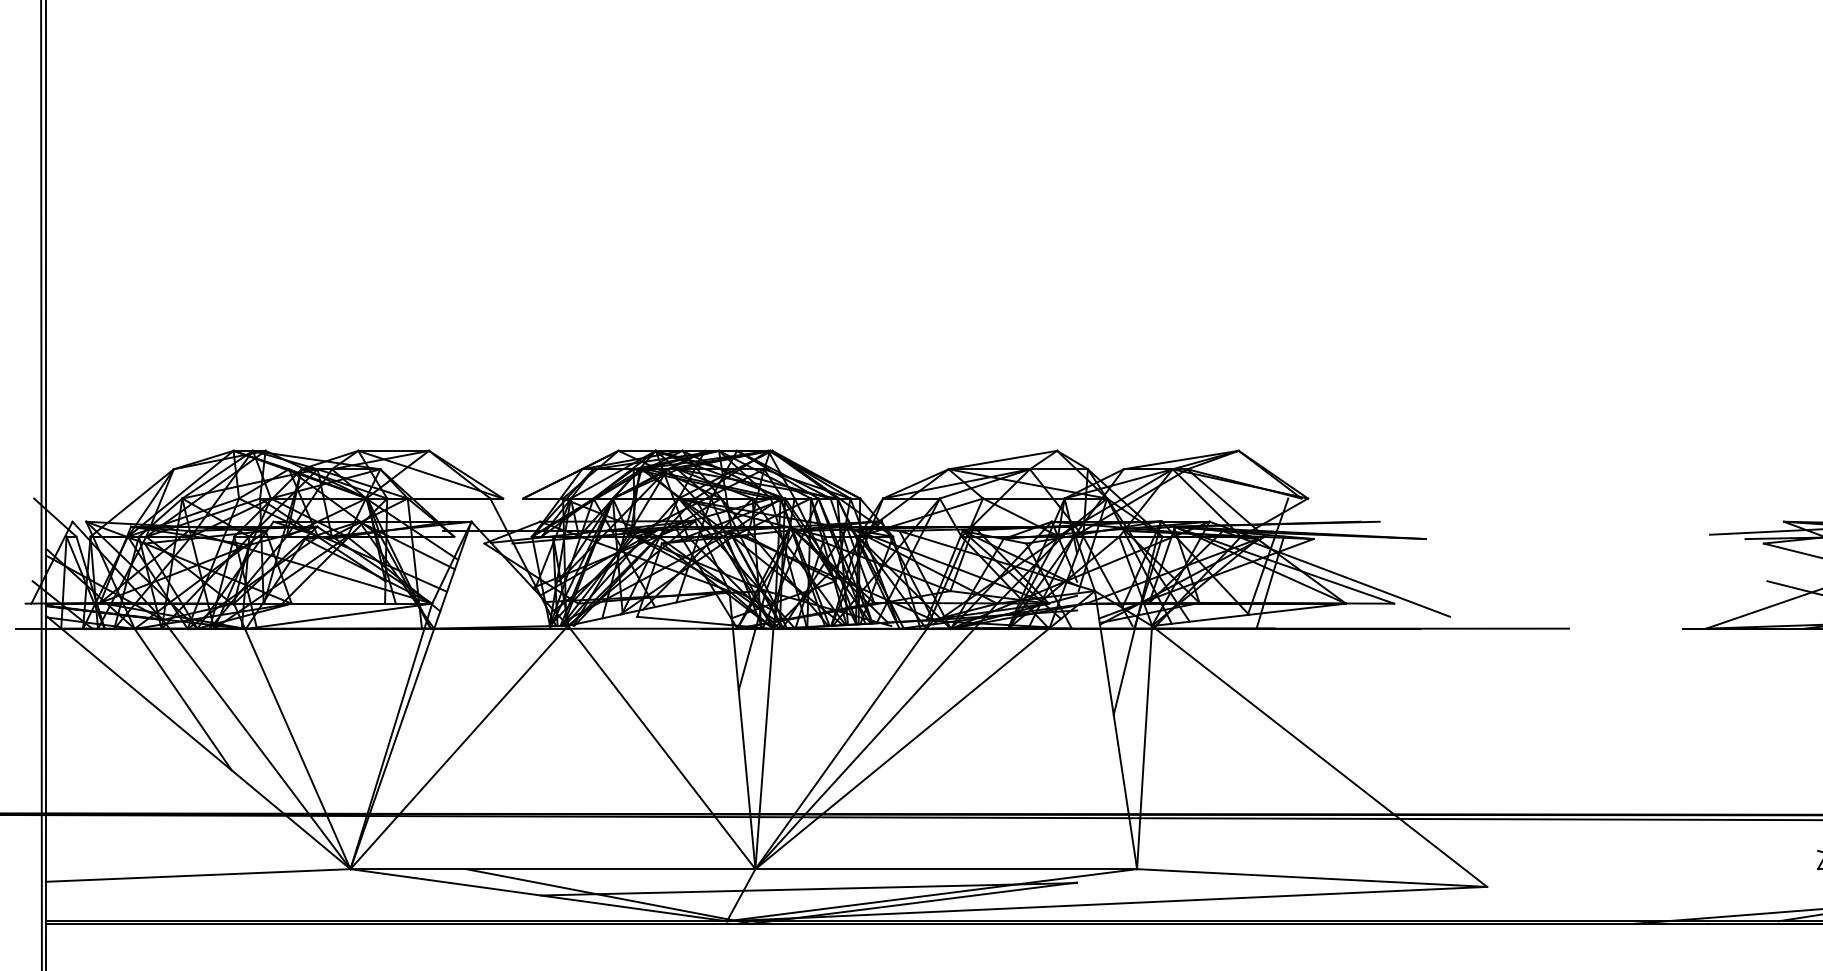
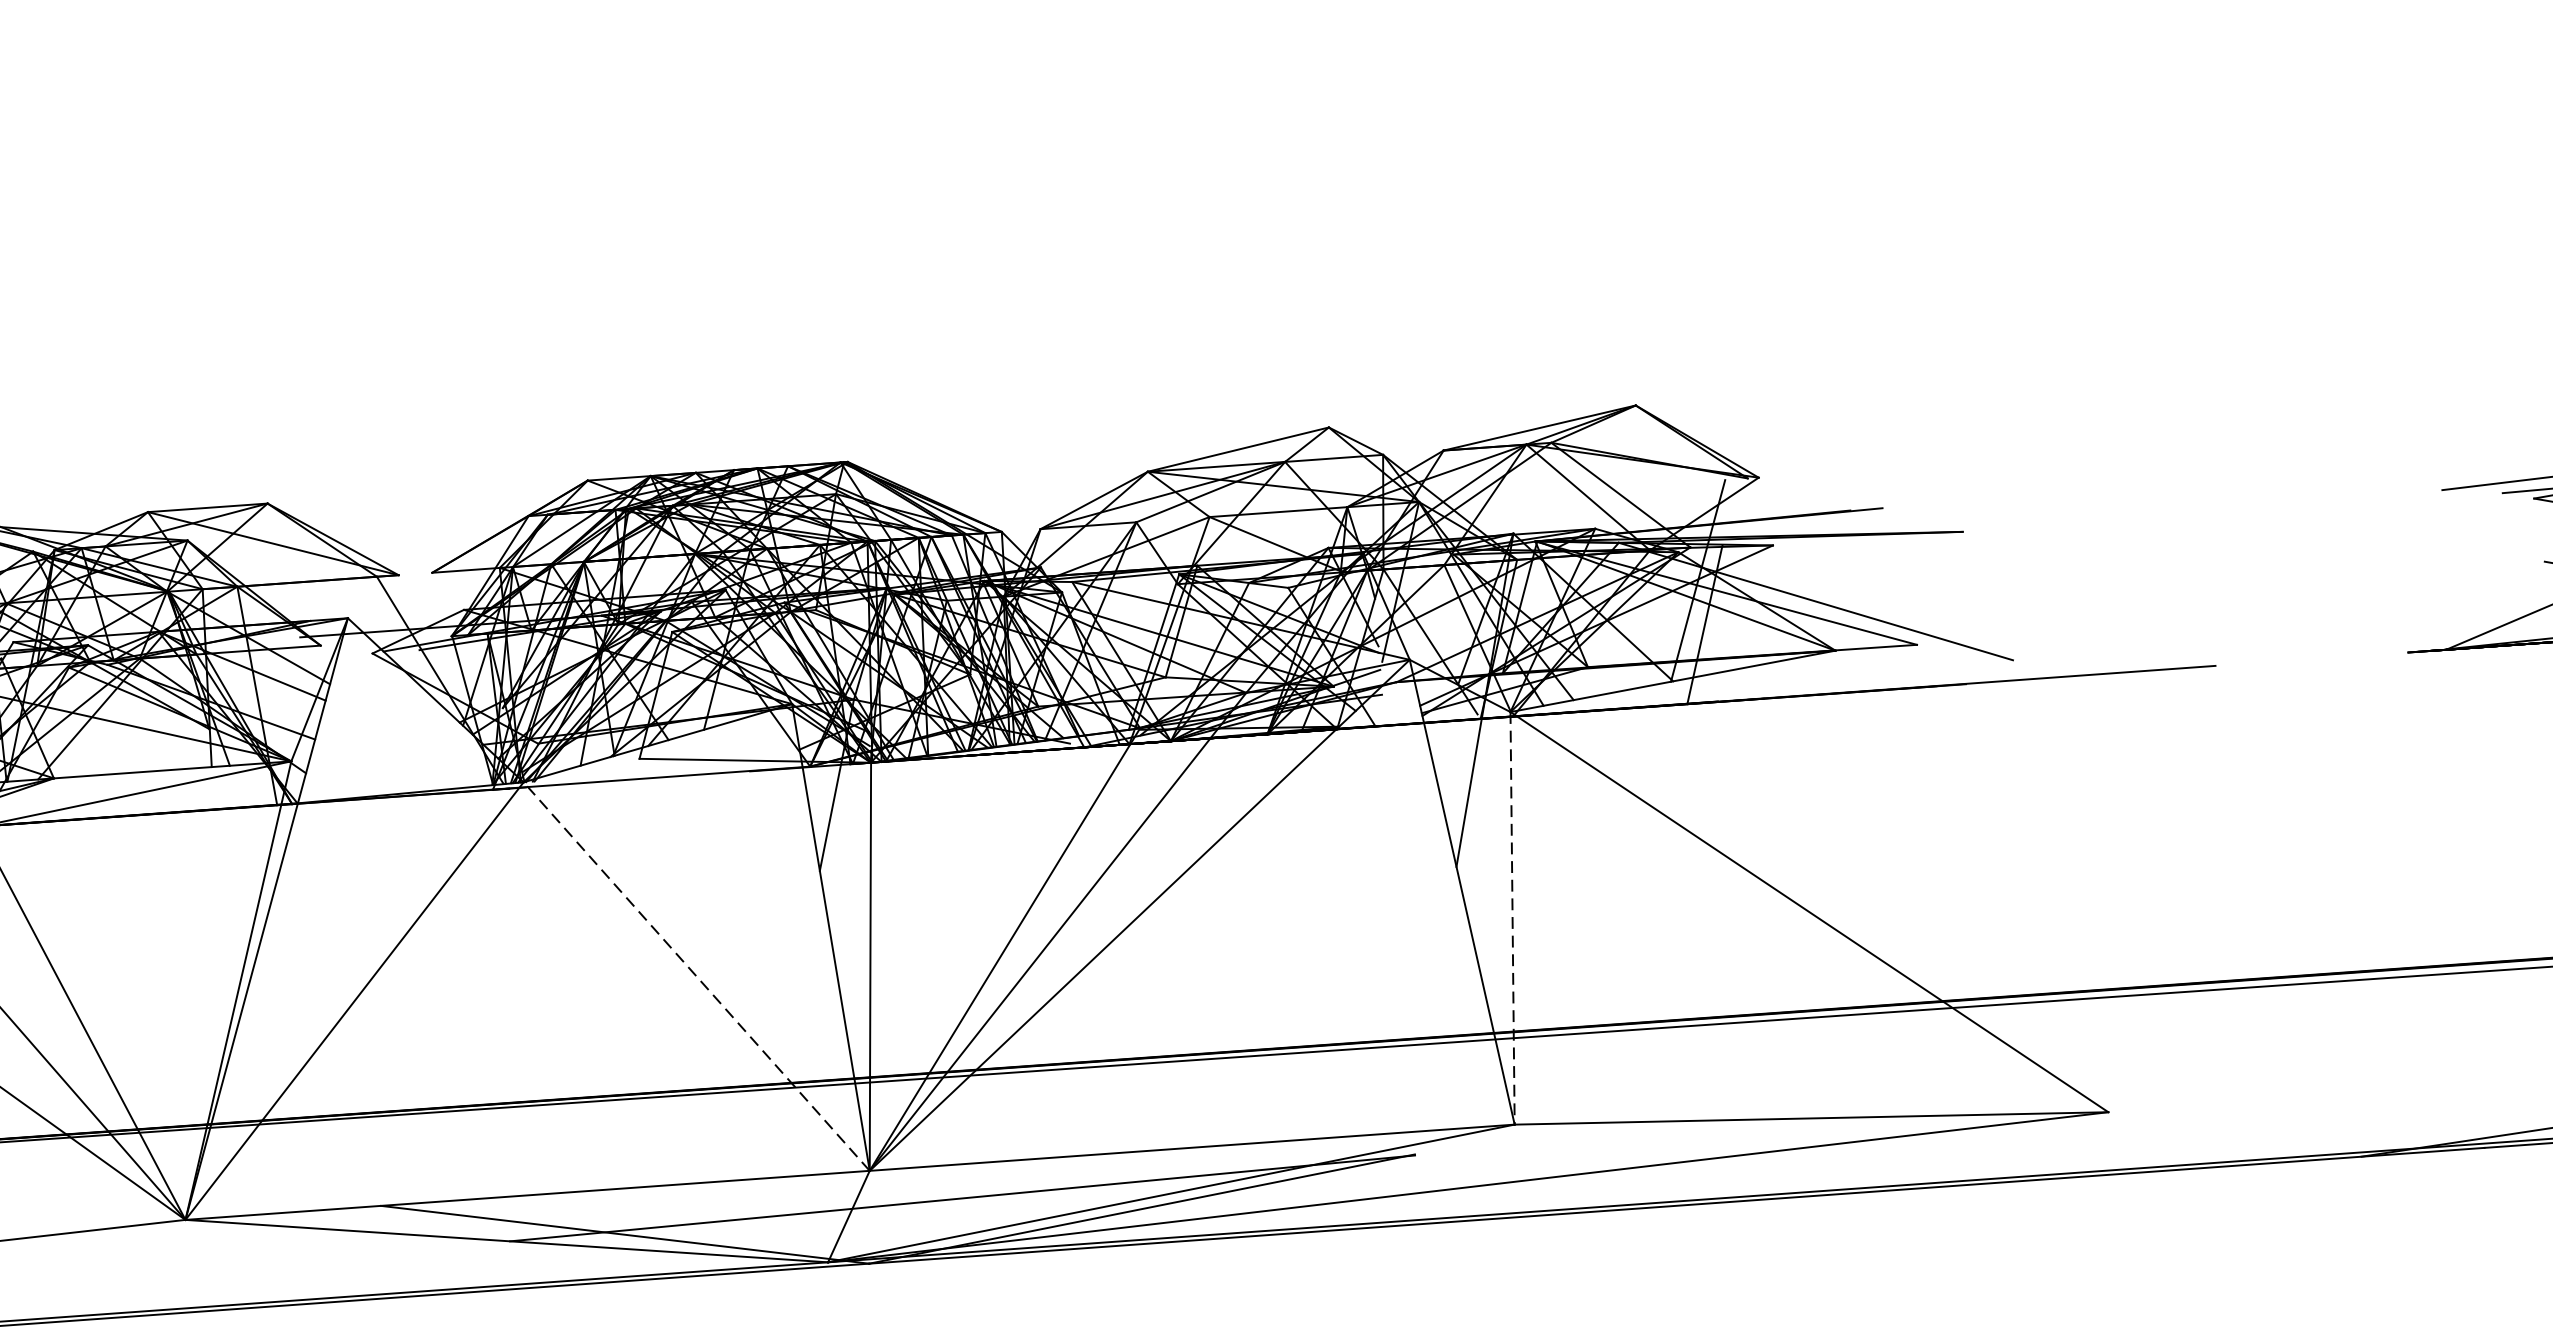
line: (661, 747) -> (696, 976), solid -> dashed
line: (1144, 747) -> (1512, 918), solid -> dashed

